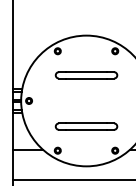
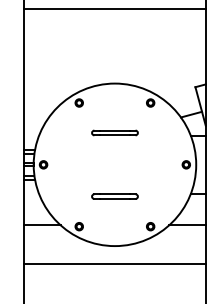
part: (86, 74) -> (114, 132), size x0.6
part: (86, 126) -> (114, 196), size x0.6

